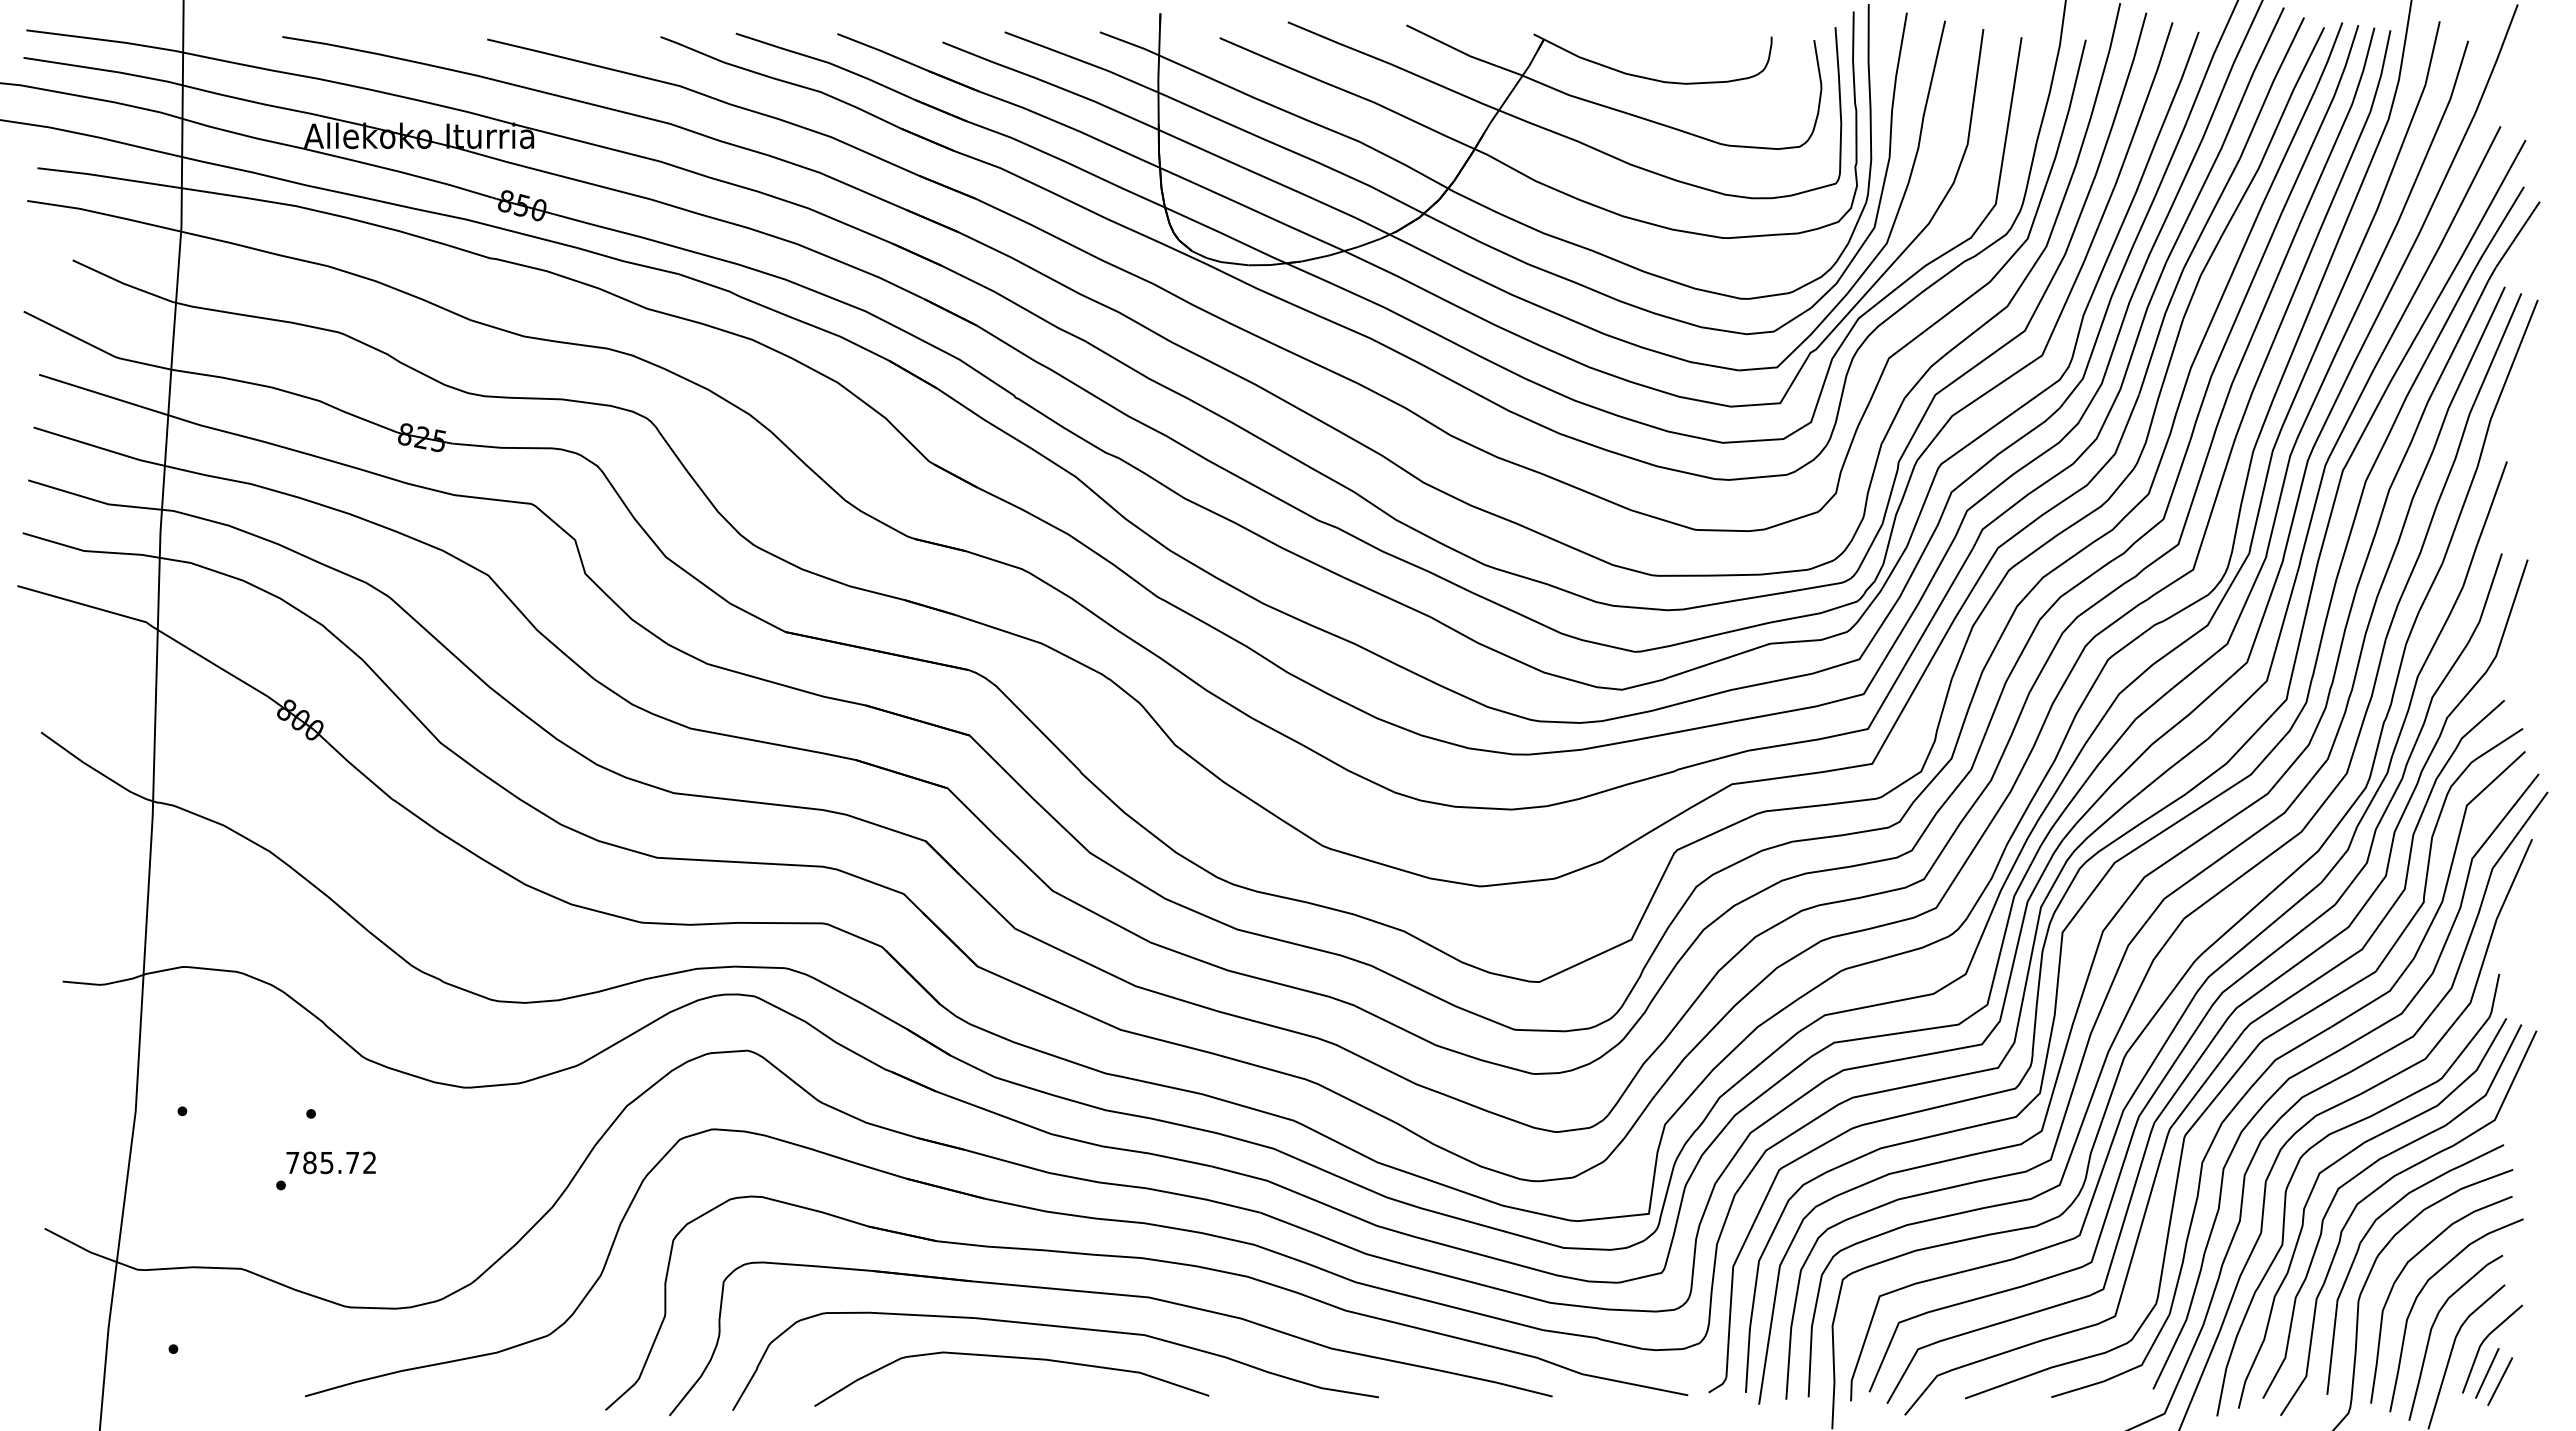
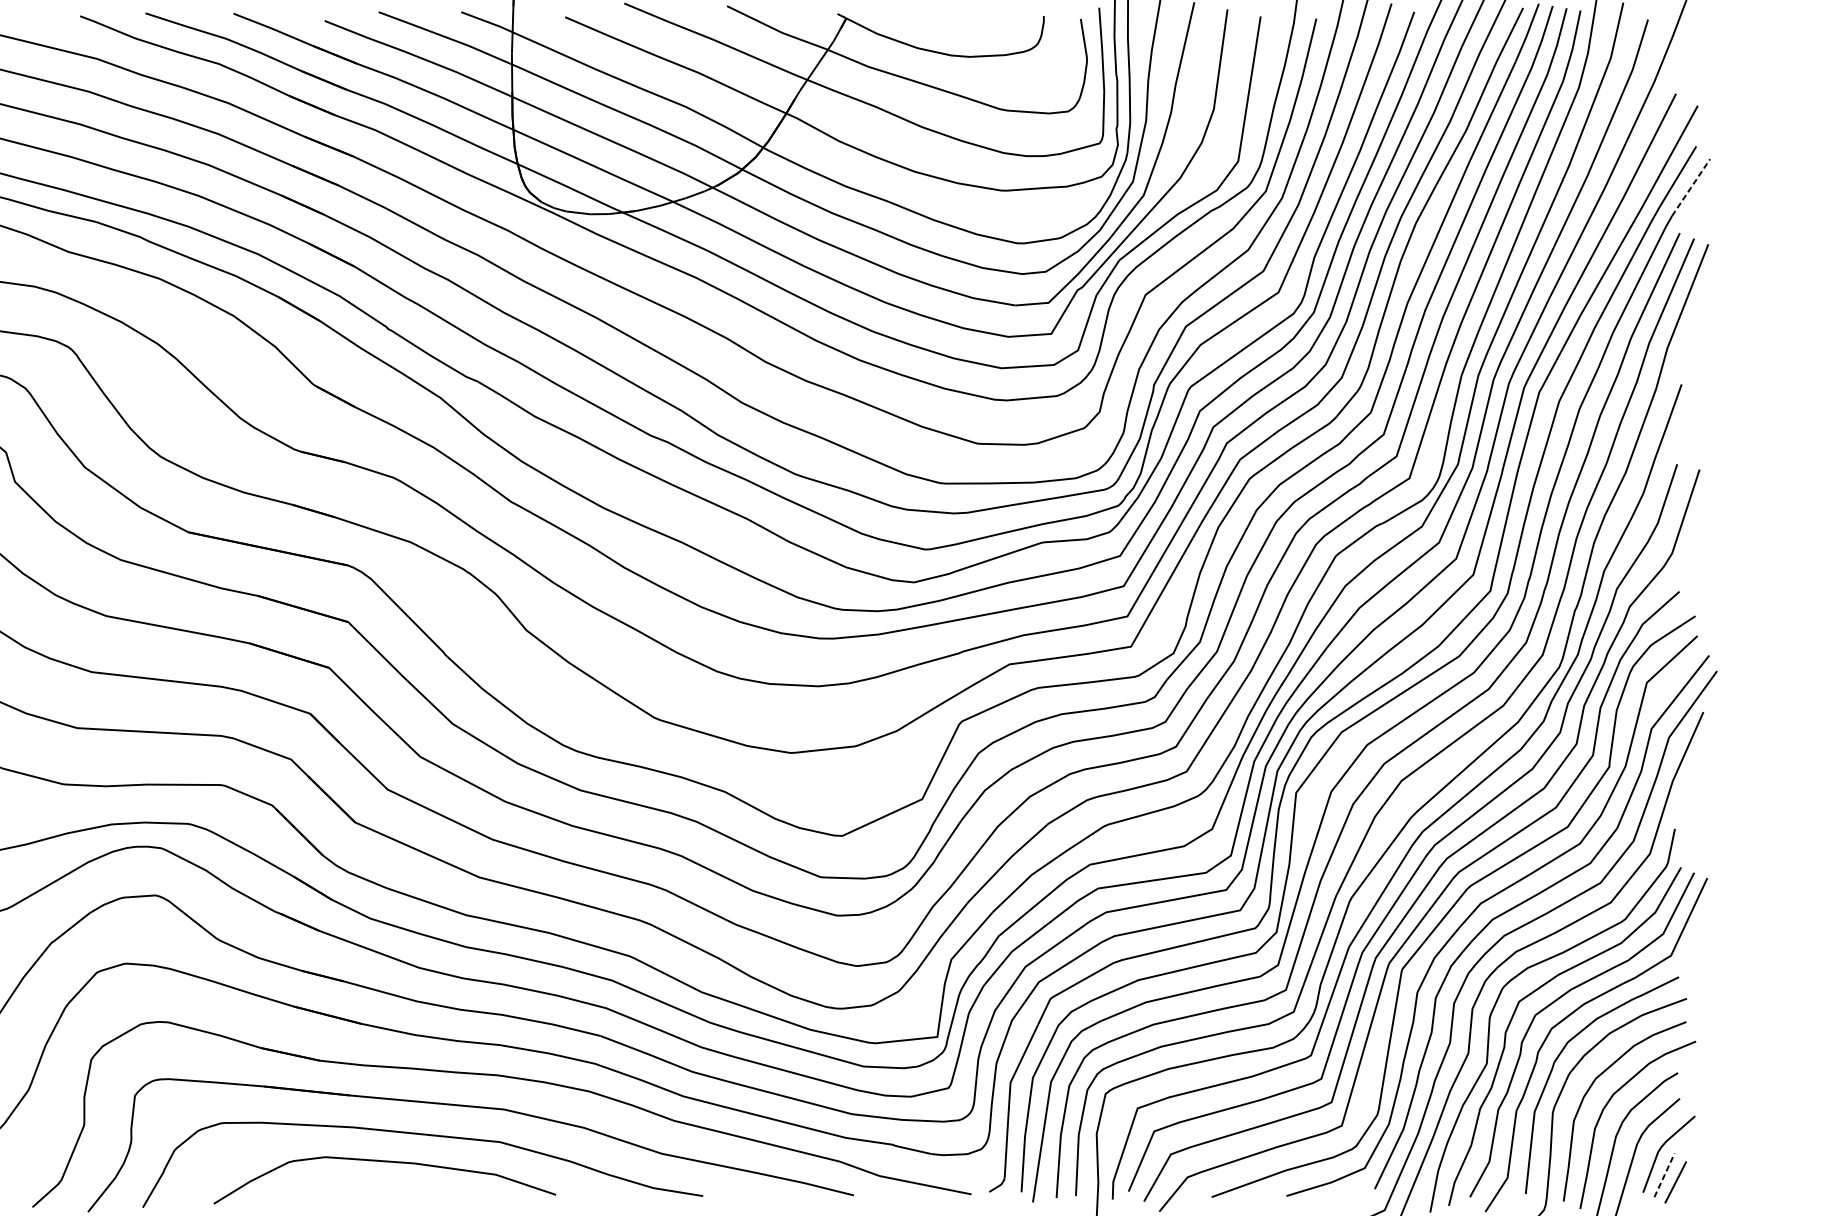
line: (2518, 234) -> (1691, 187), solid -> dashed
line: (2487, 1373) -> (1664, 1175), solid -> dashed

